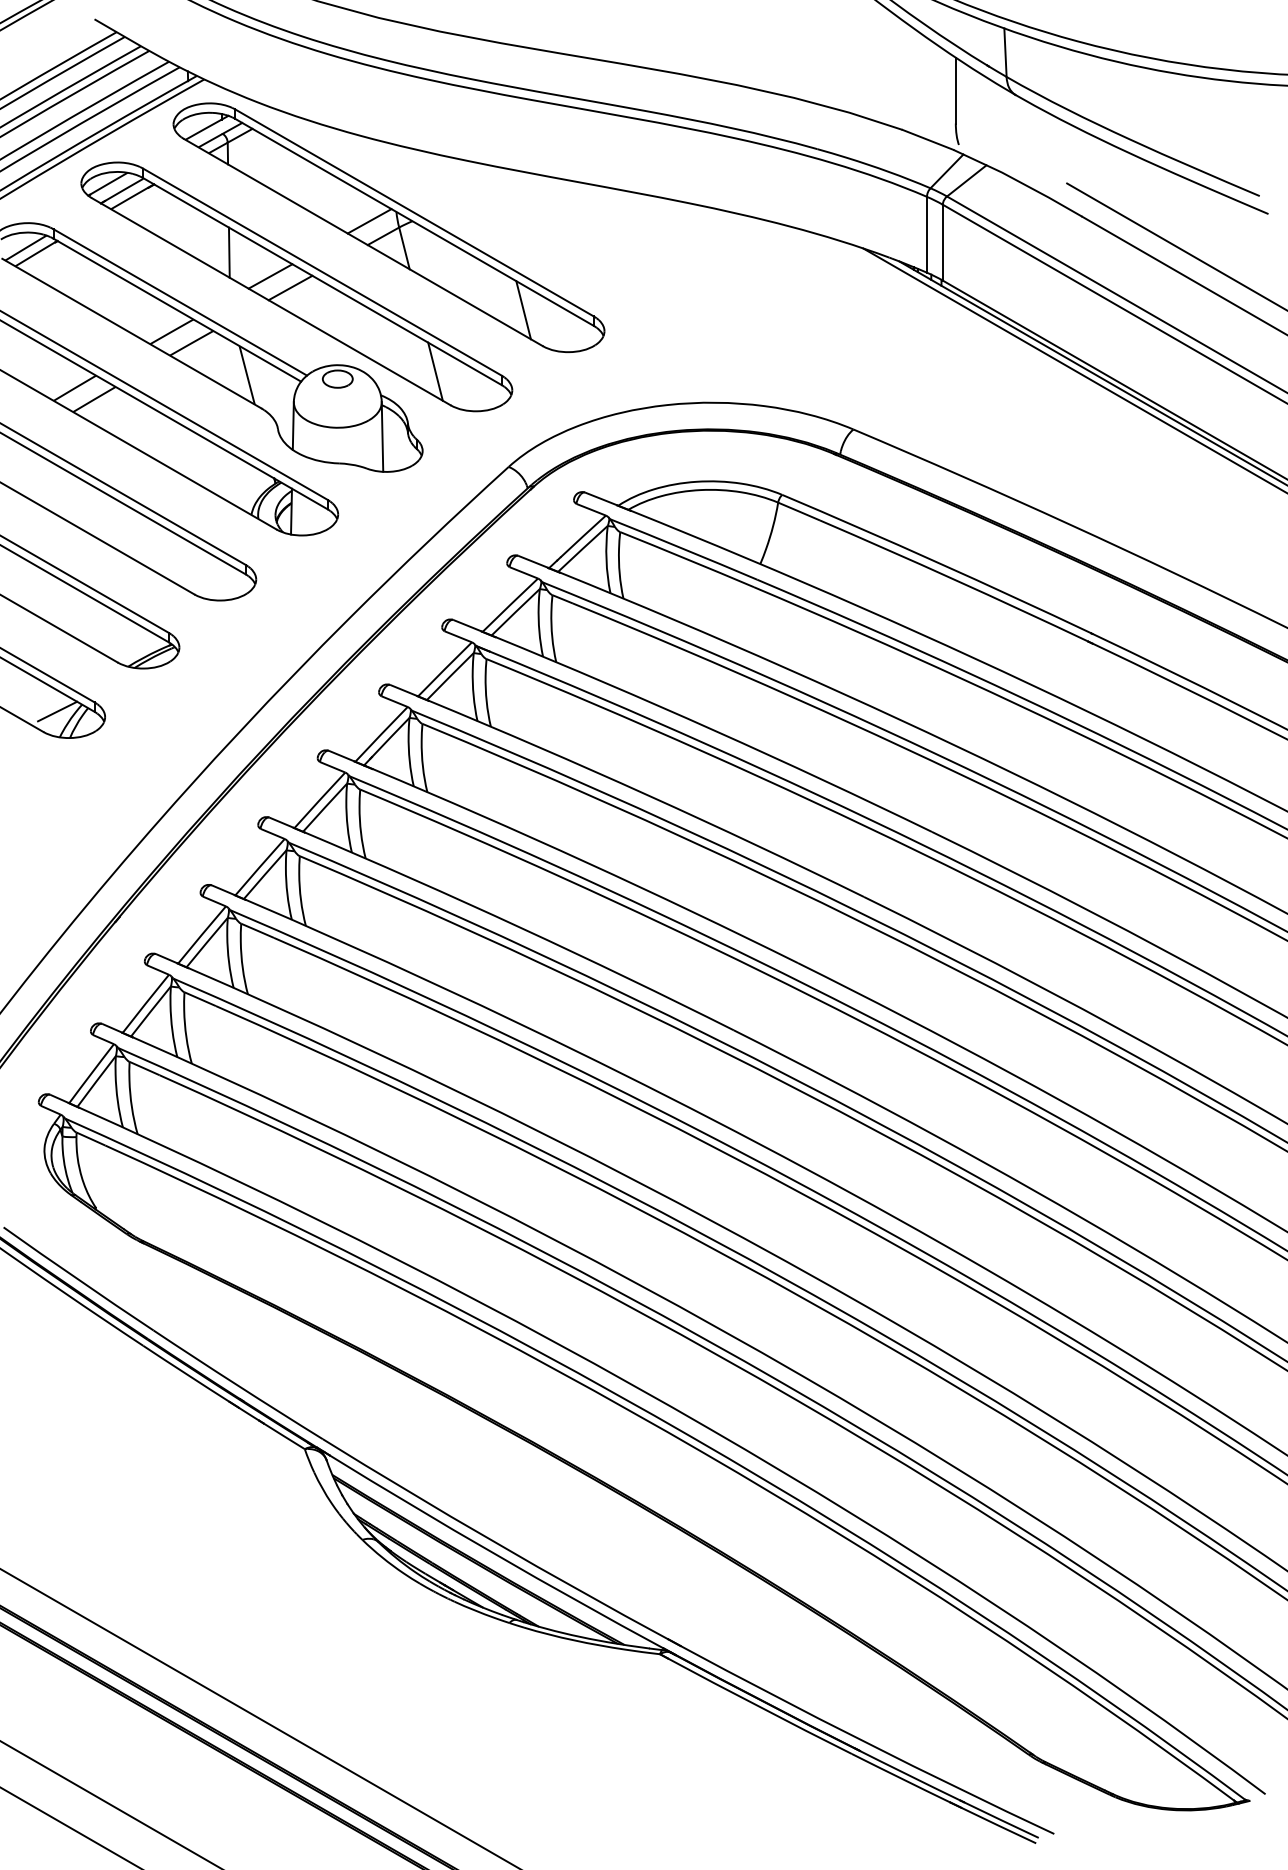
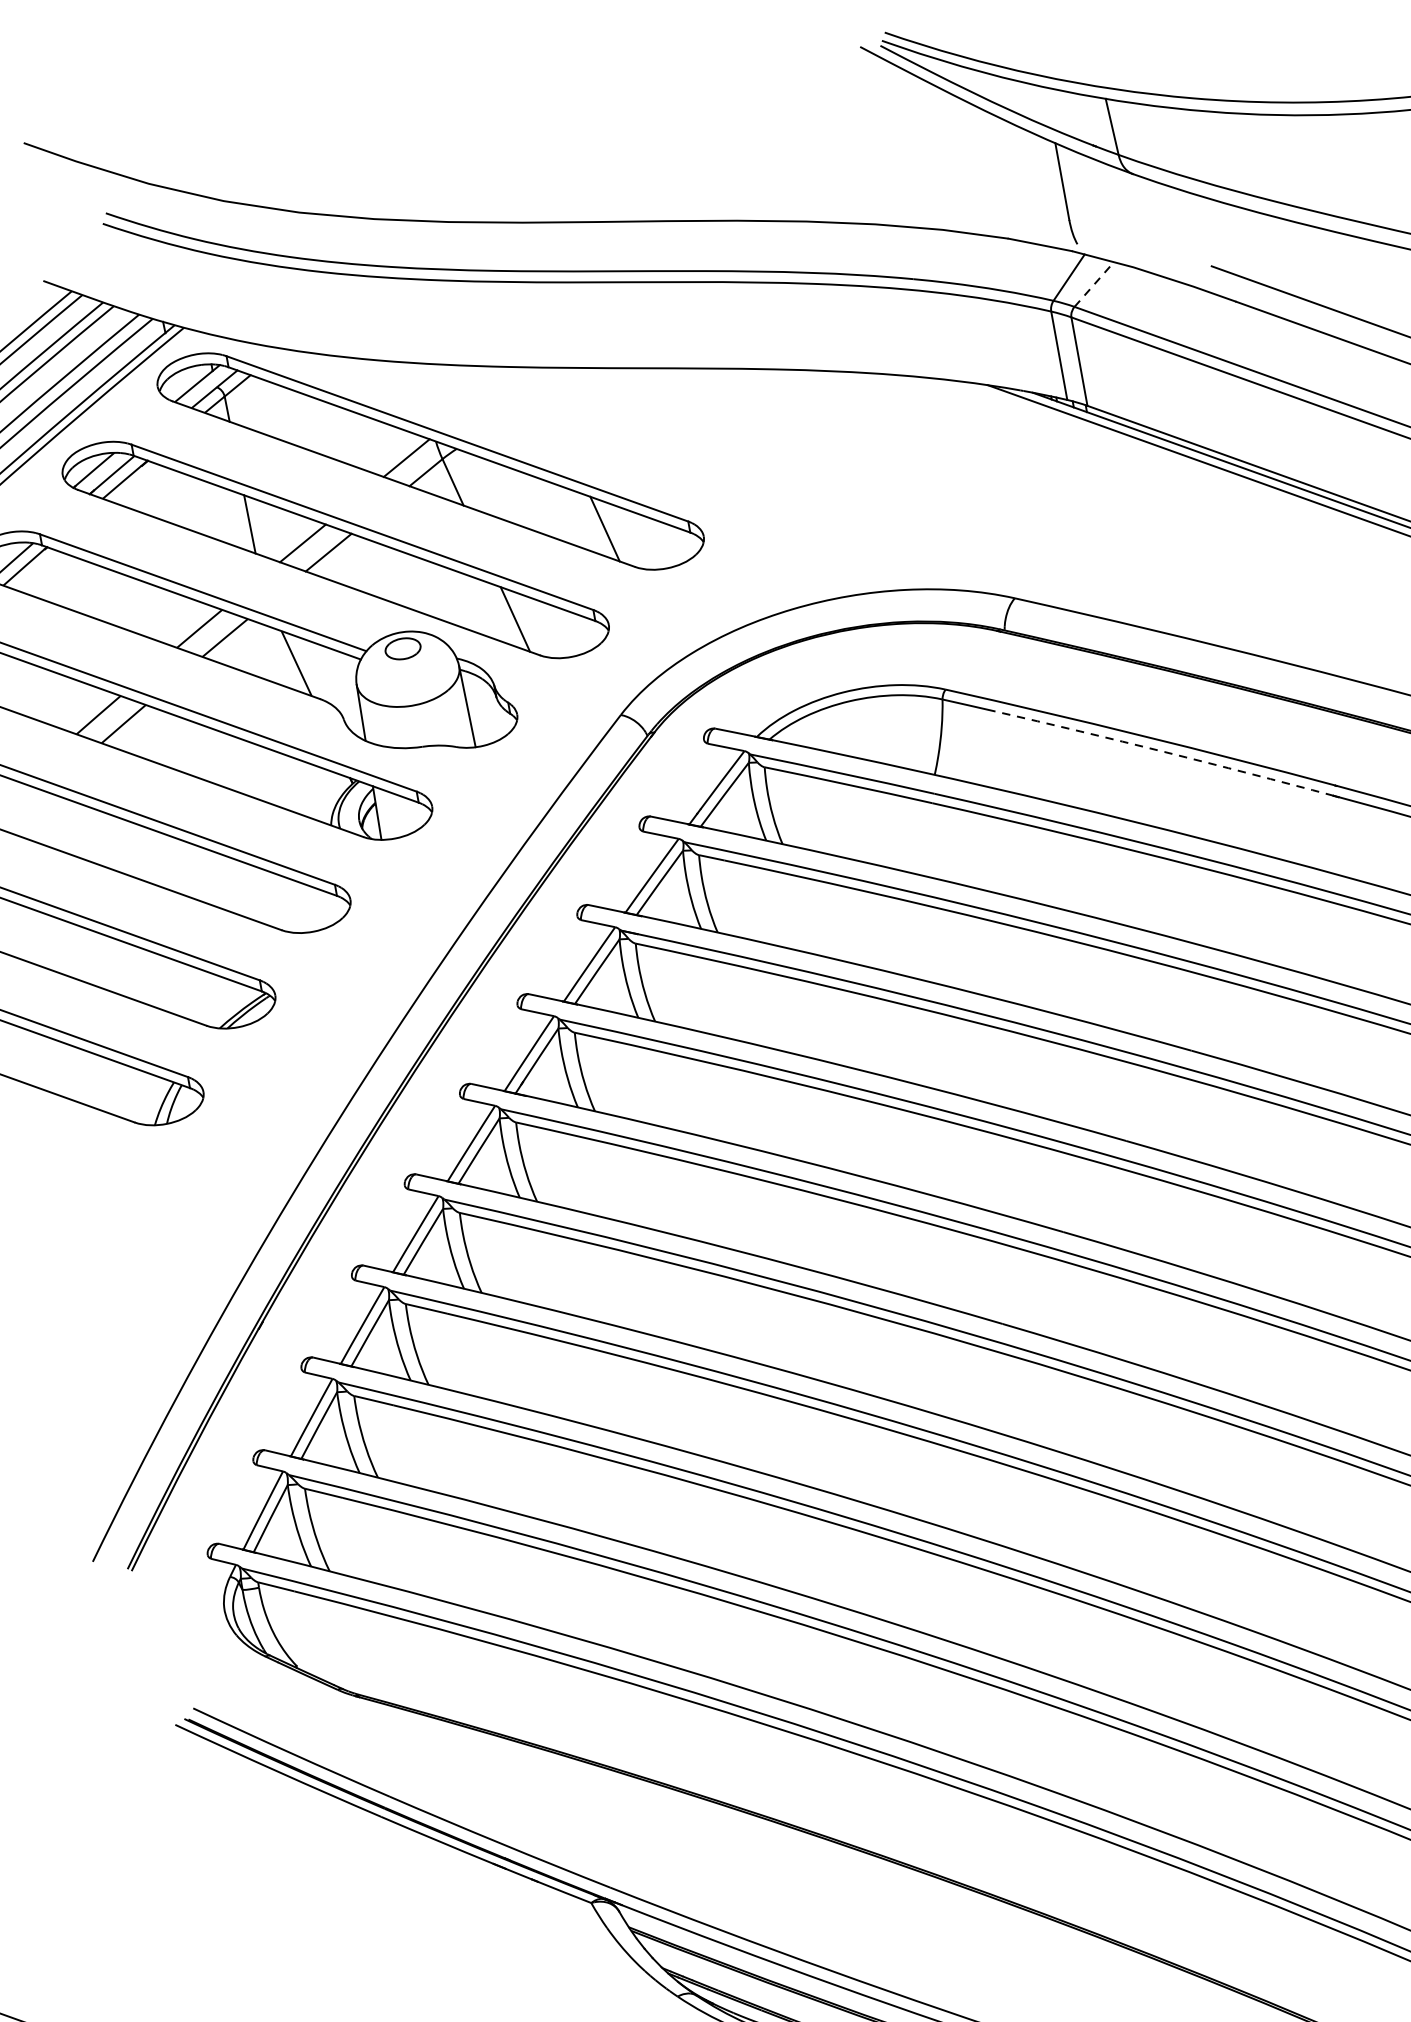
line: (967, 180) -> (1094, 283), solid -> dashed
arc: (954, 579) -> (1164, 751), solid -> dashed
line: (57, 711) -> (146, 1095), removed

